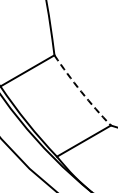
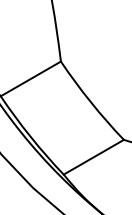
arc: (81, 91) -> (91, 101), dashed -> solid

